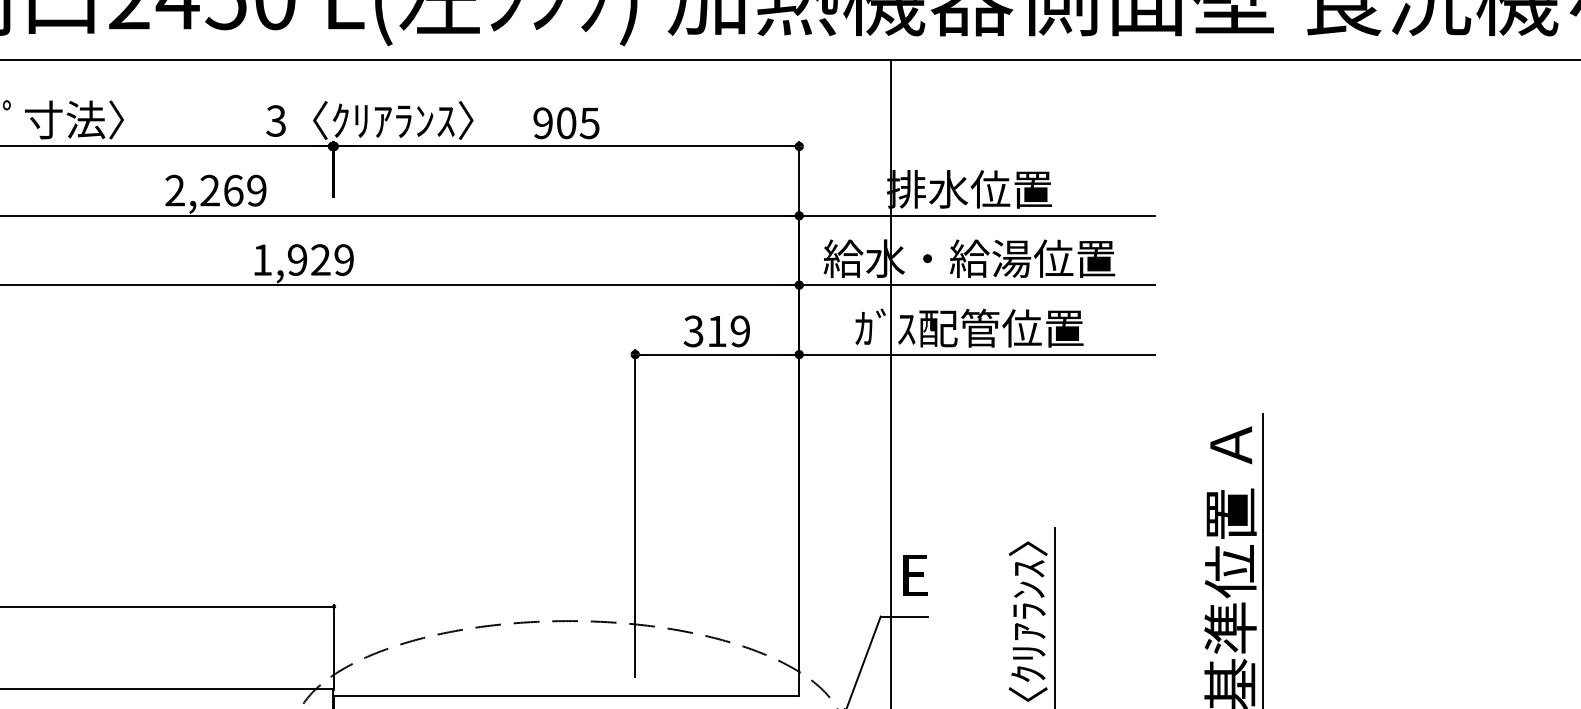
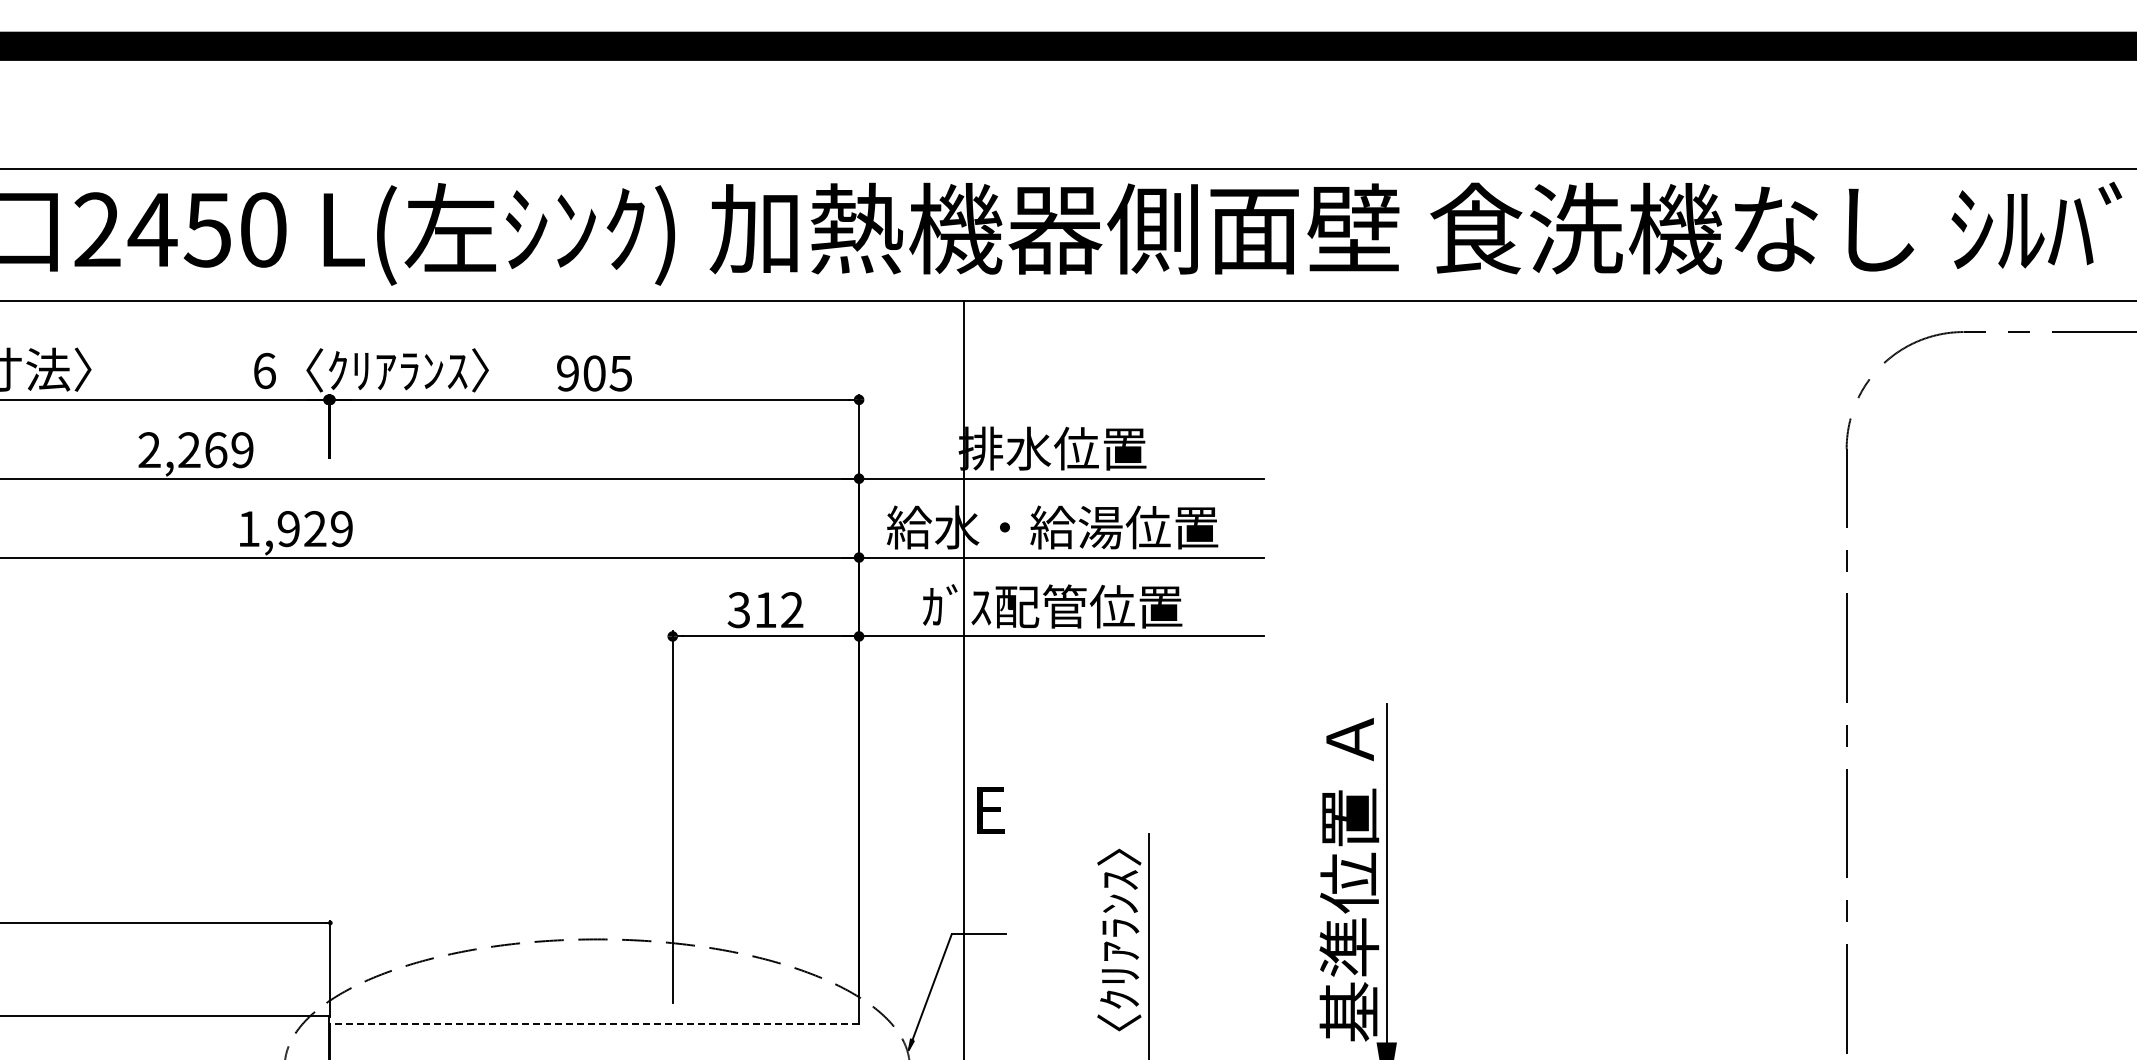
text: (276, 120) -> (264, 370), 3 -> 6
text: (740, 331) -> (792, 610), 319 -> 312
text: (914, 575) -> (990, 810), moved
line: (566, 695) -> (594, 1024), solid -> dashed

